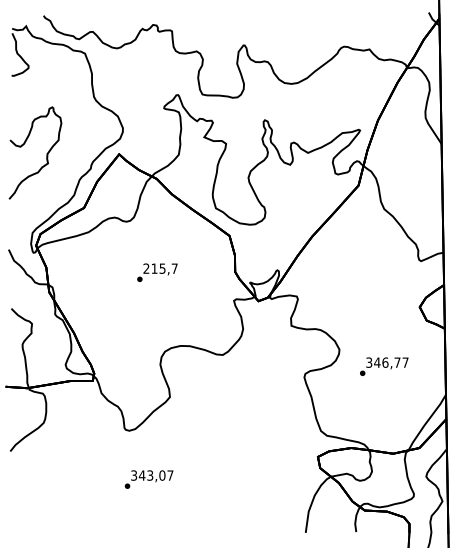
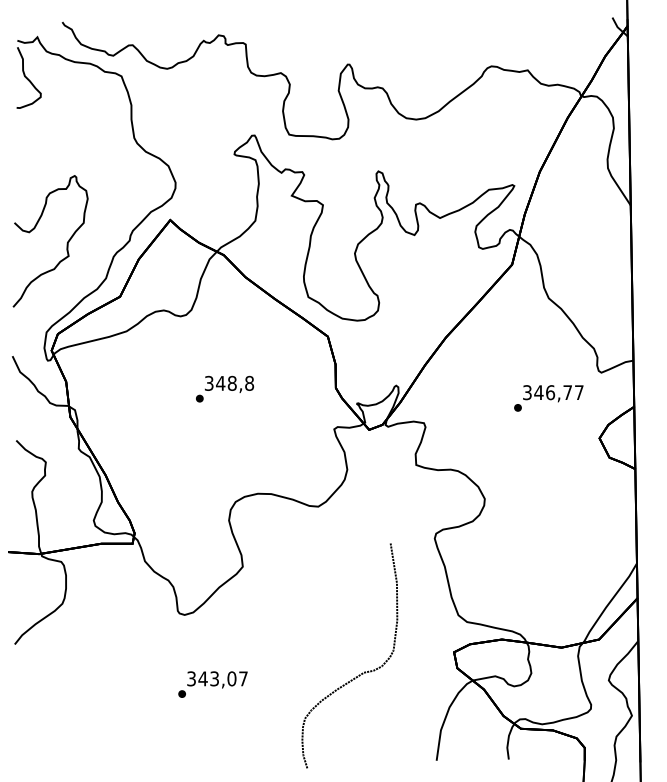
curve: (46, 154) -> (66, 243), moved
text: (160, 268) -> (229, 382), 215,7 -> 348,8
text: (384, 366) -> (548, 398), moved
curve: (253, 471) -> (362, 672), added

